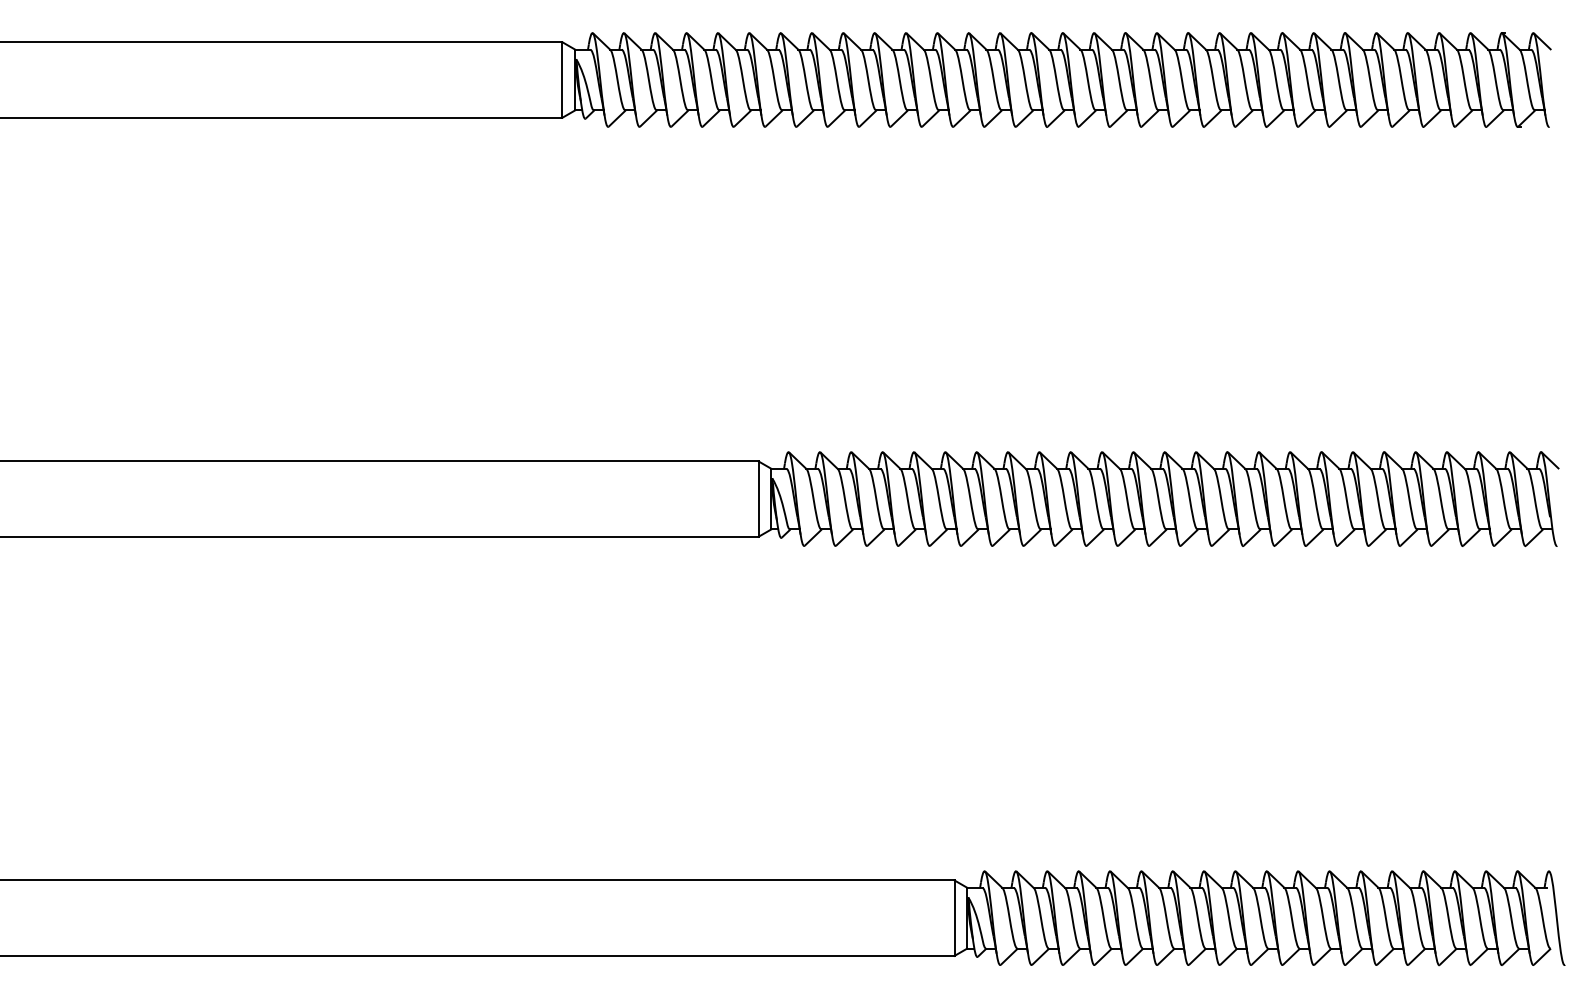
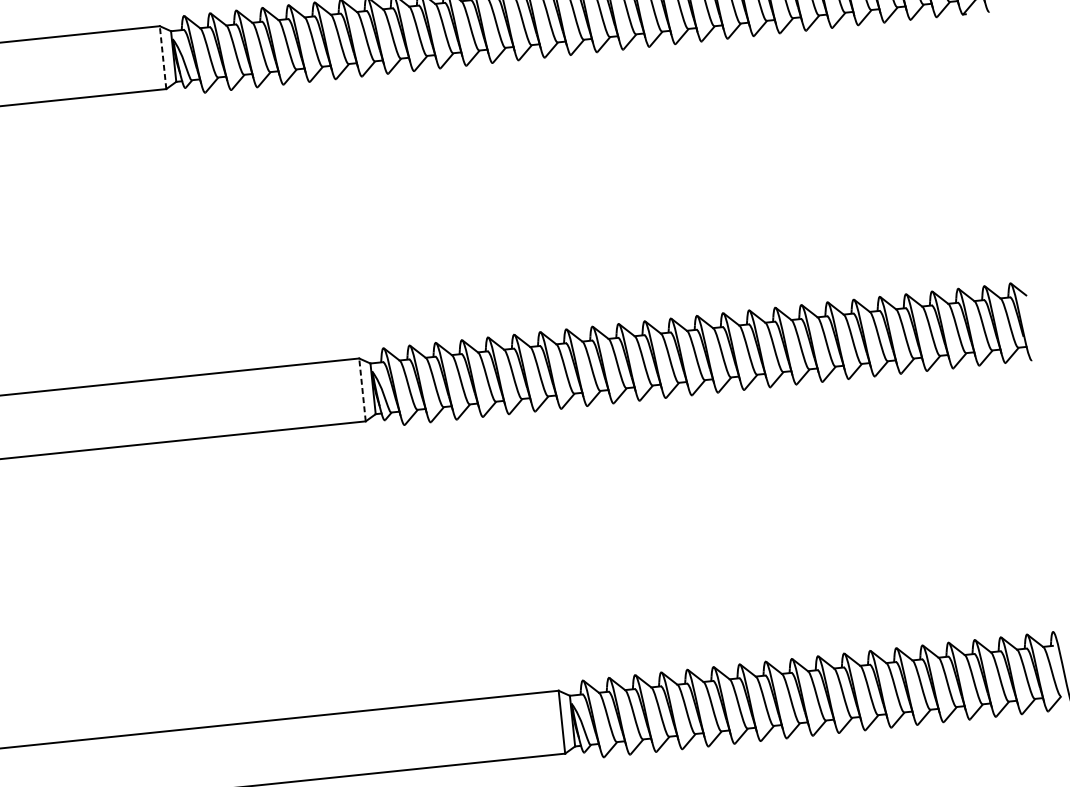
line: (562, 80) -> (163, 58), solid -> dashed
line: (758, 499) -> (362, 390), solid -> dashed

